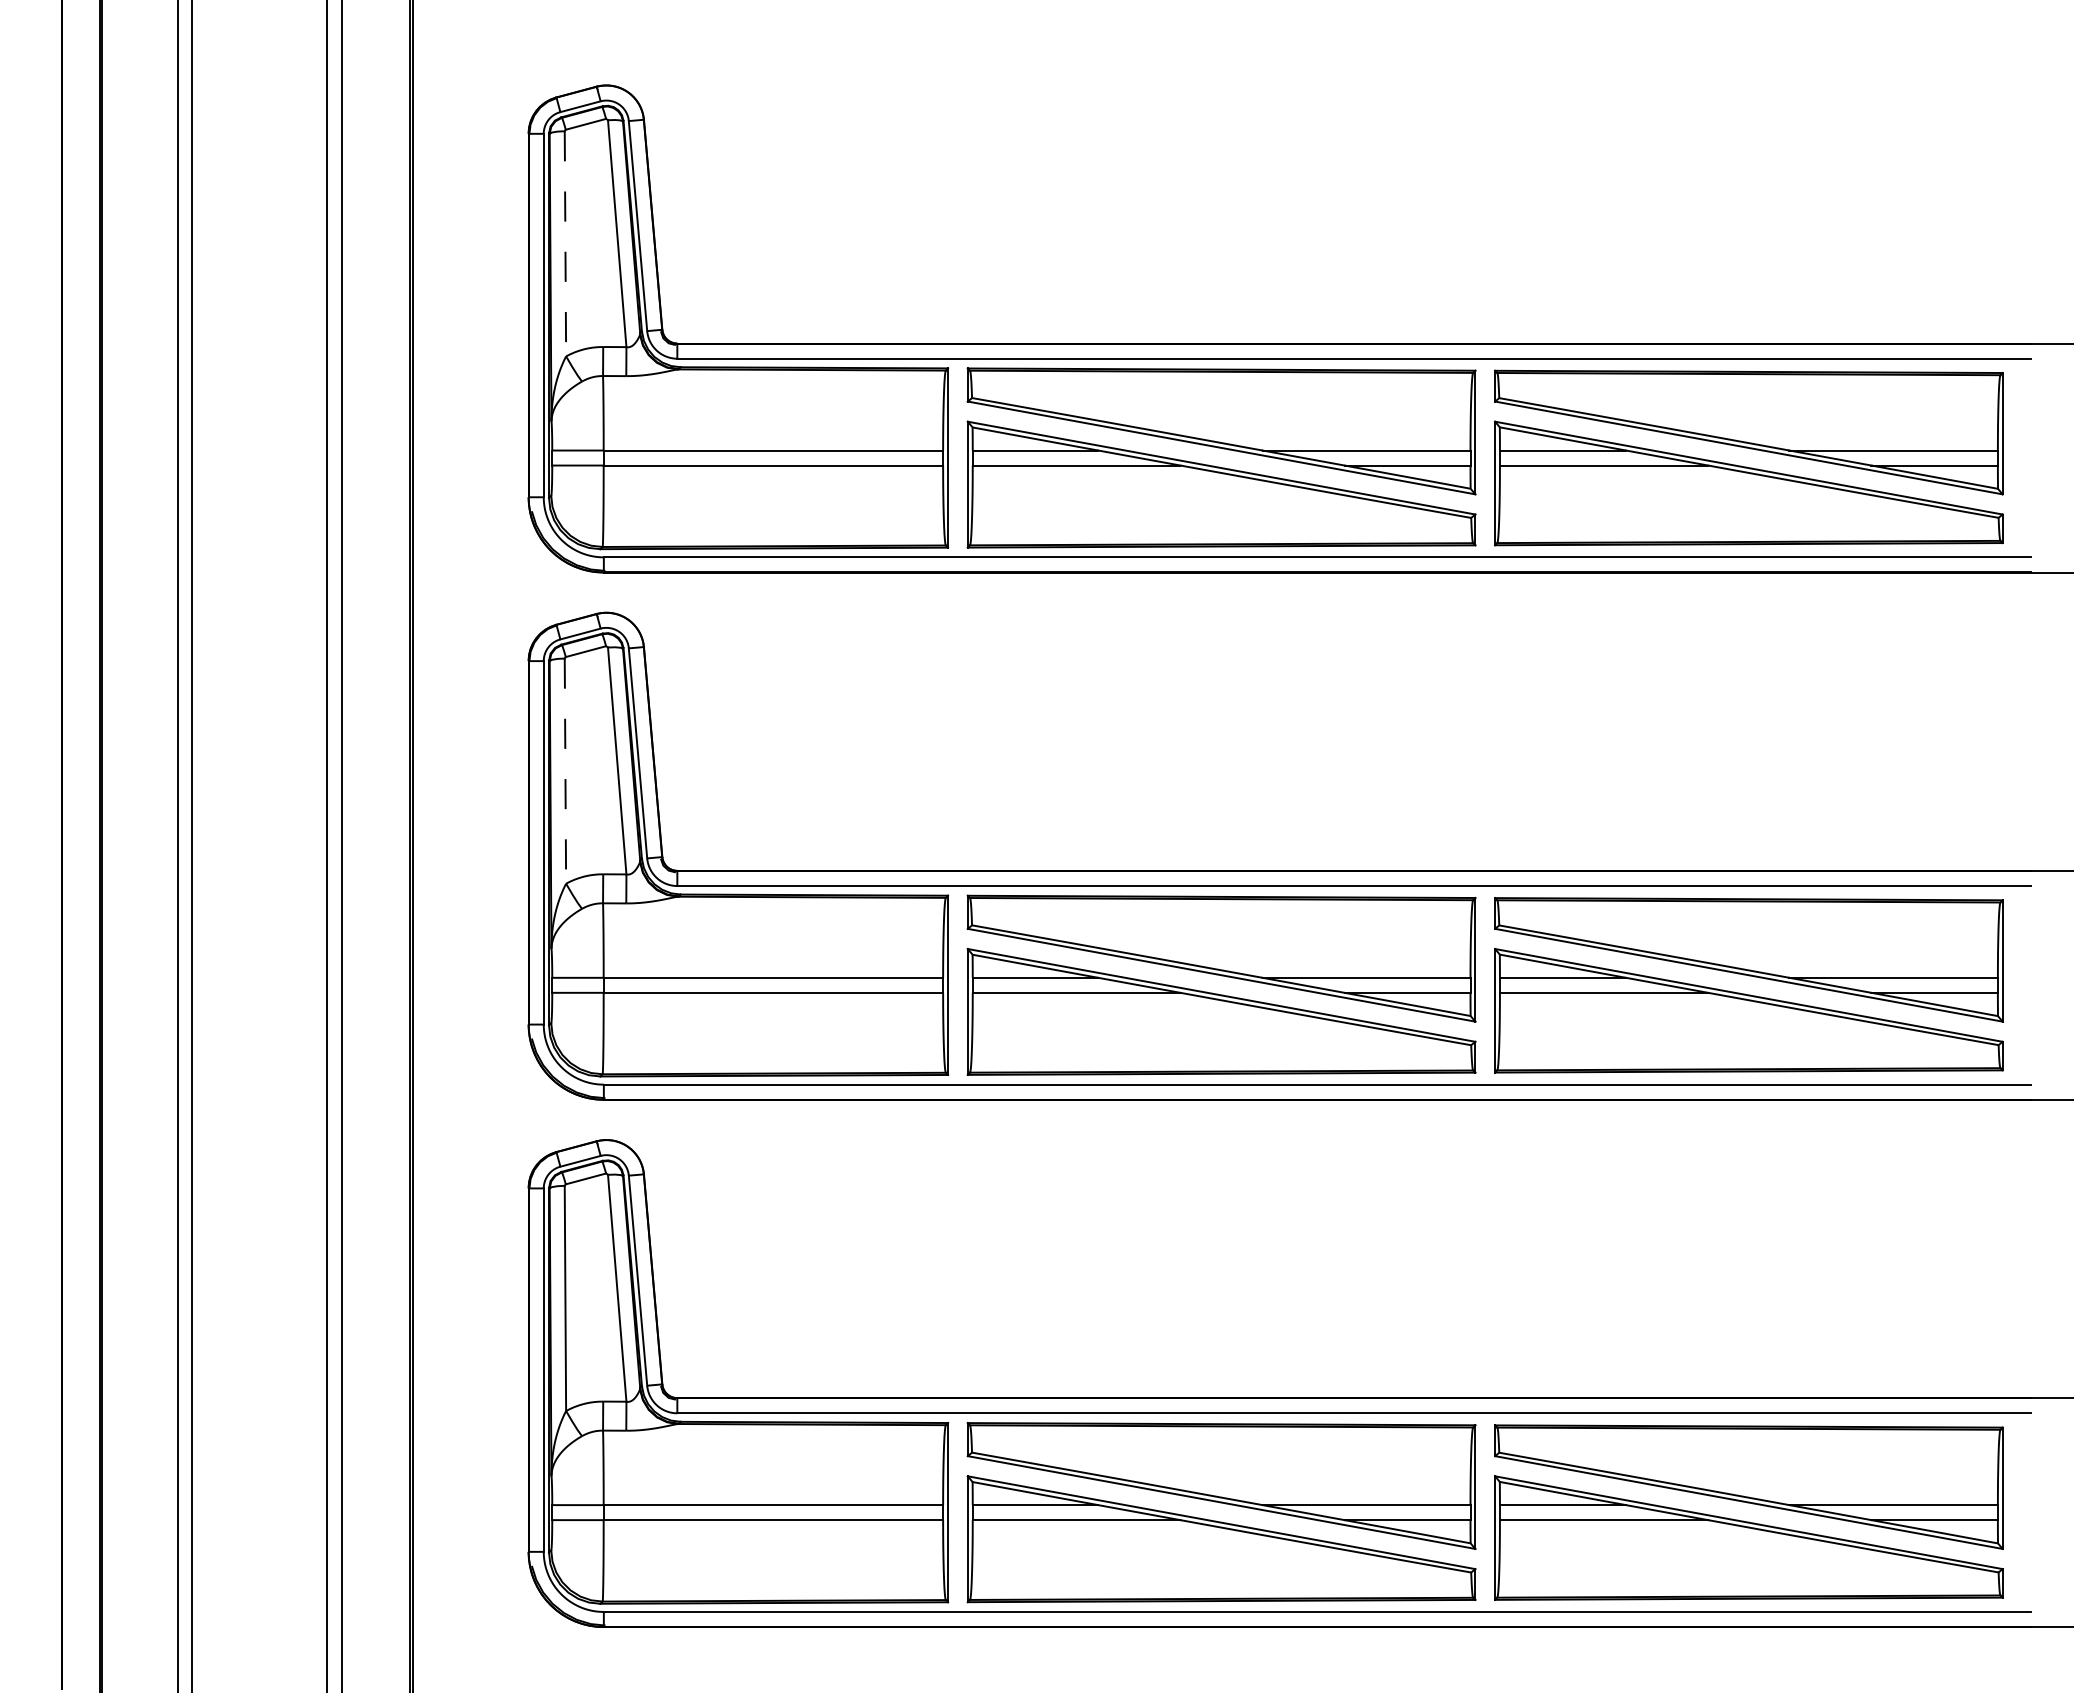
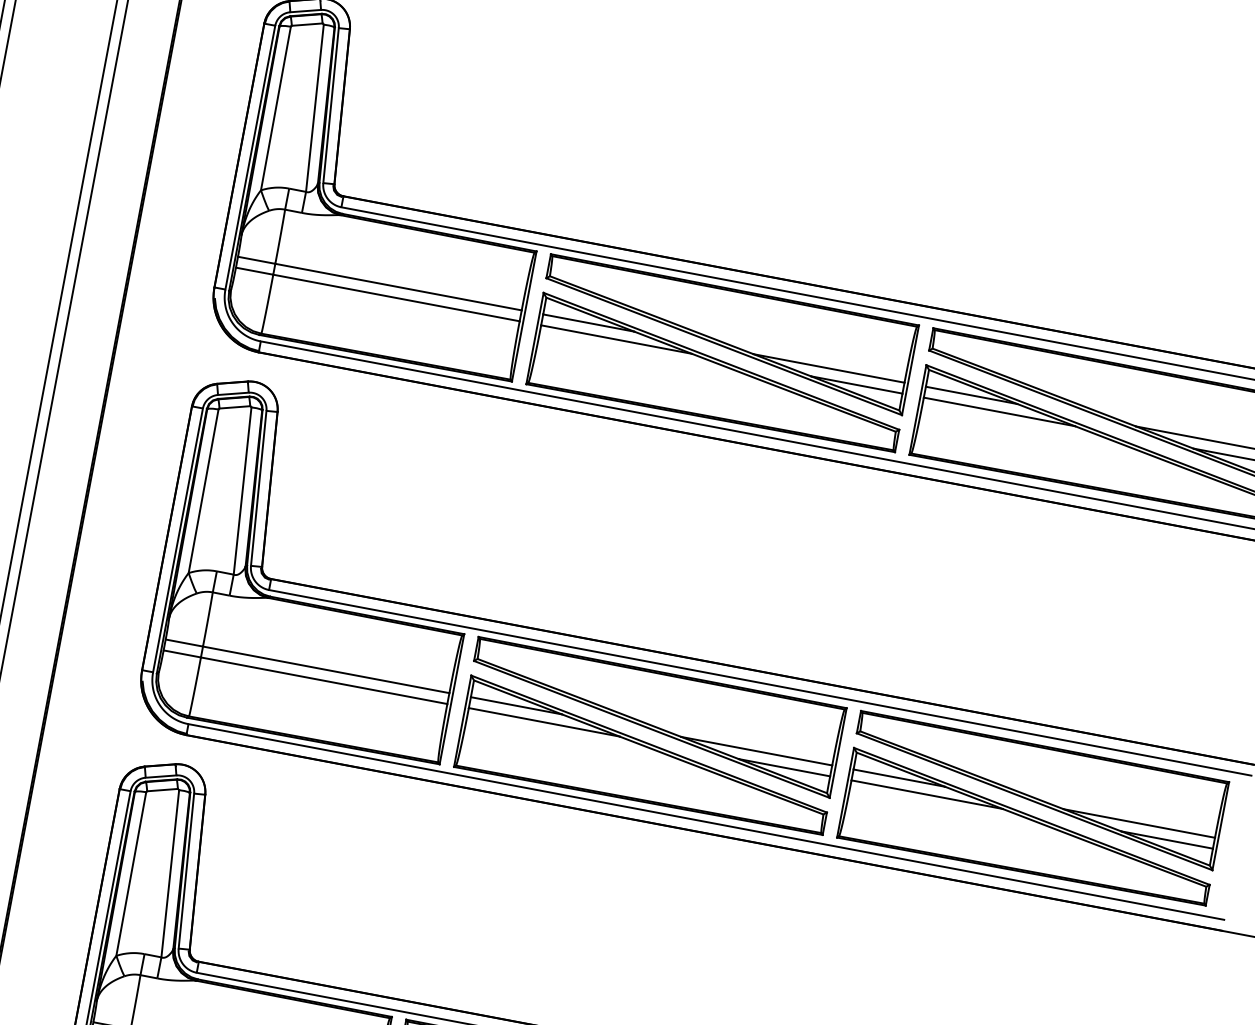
line: (565, 243) -> (276, 108), dashed -> solid
line: (565, 771) -> (203, 491), dashed -> solid

